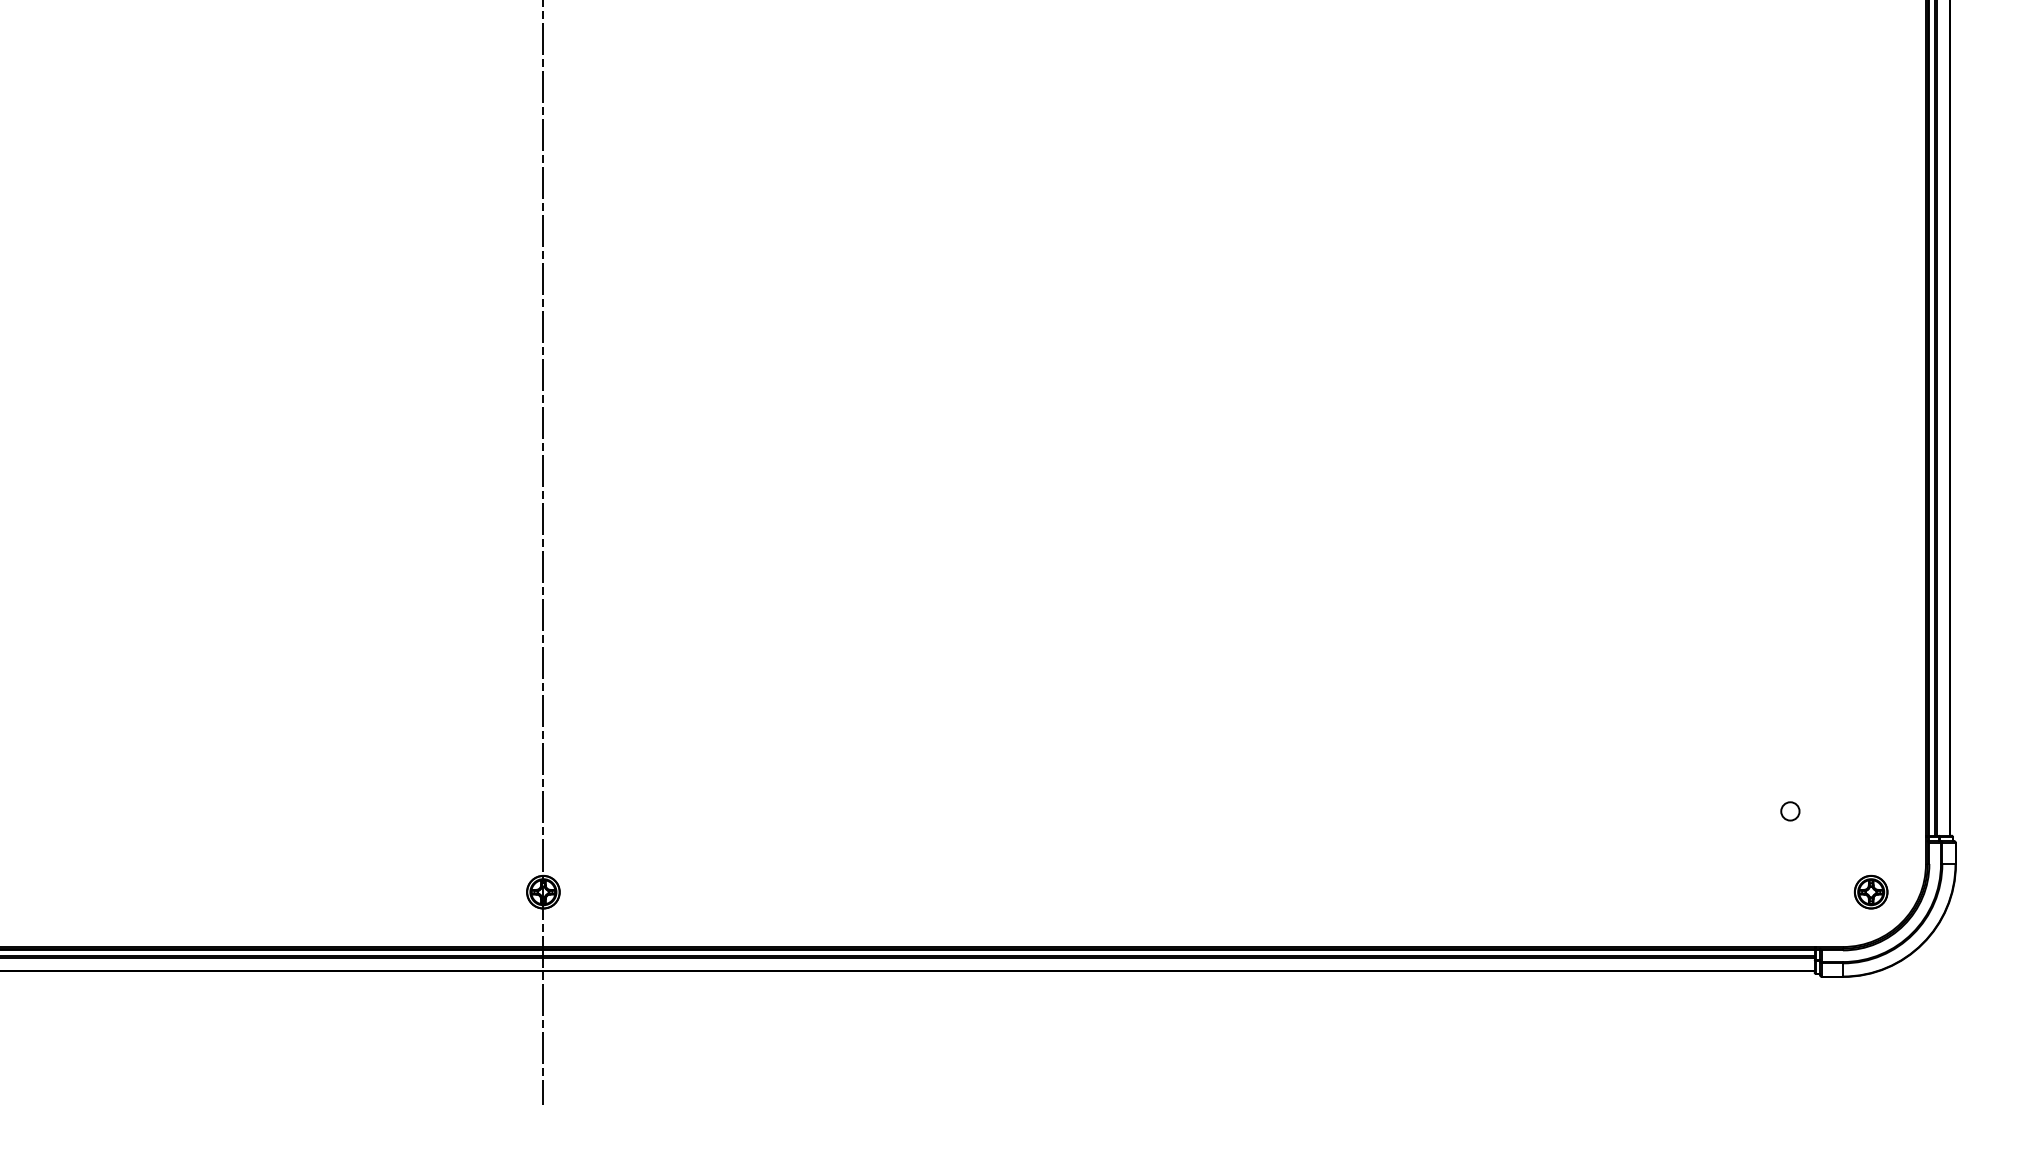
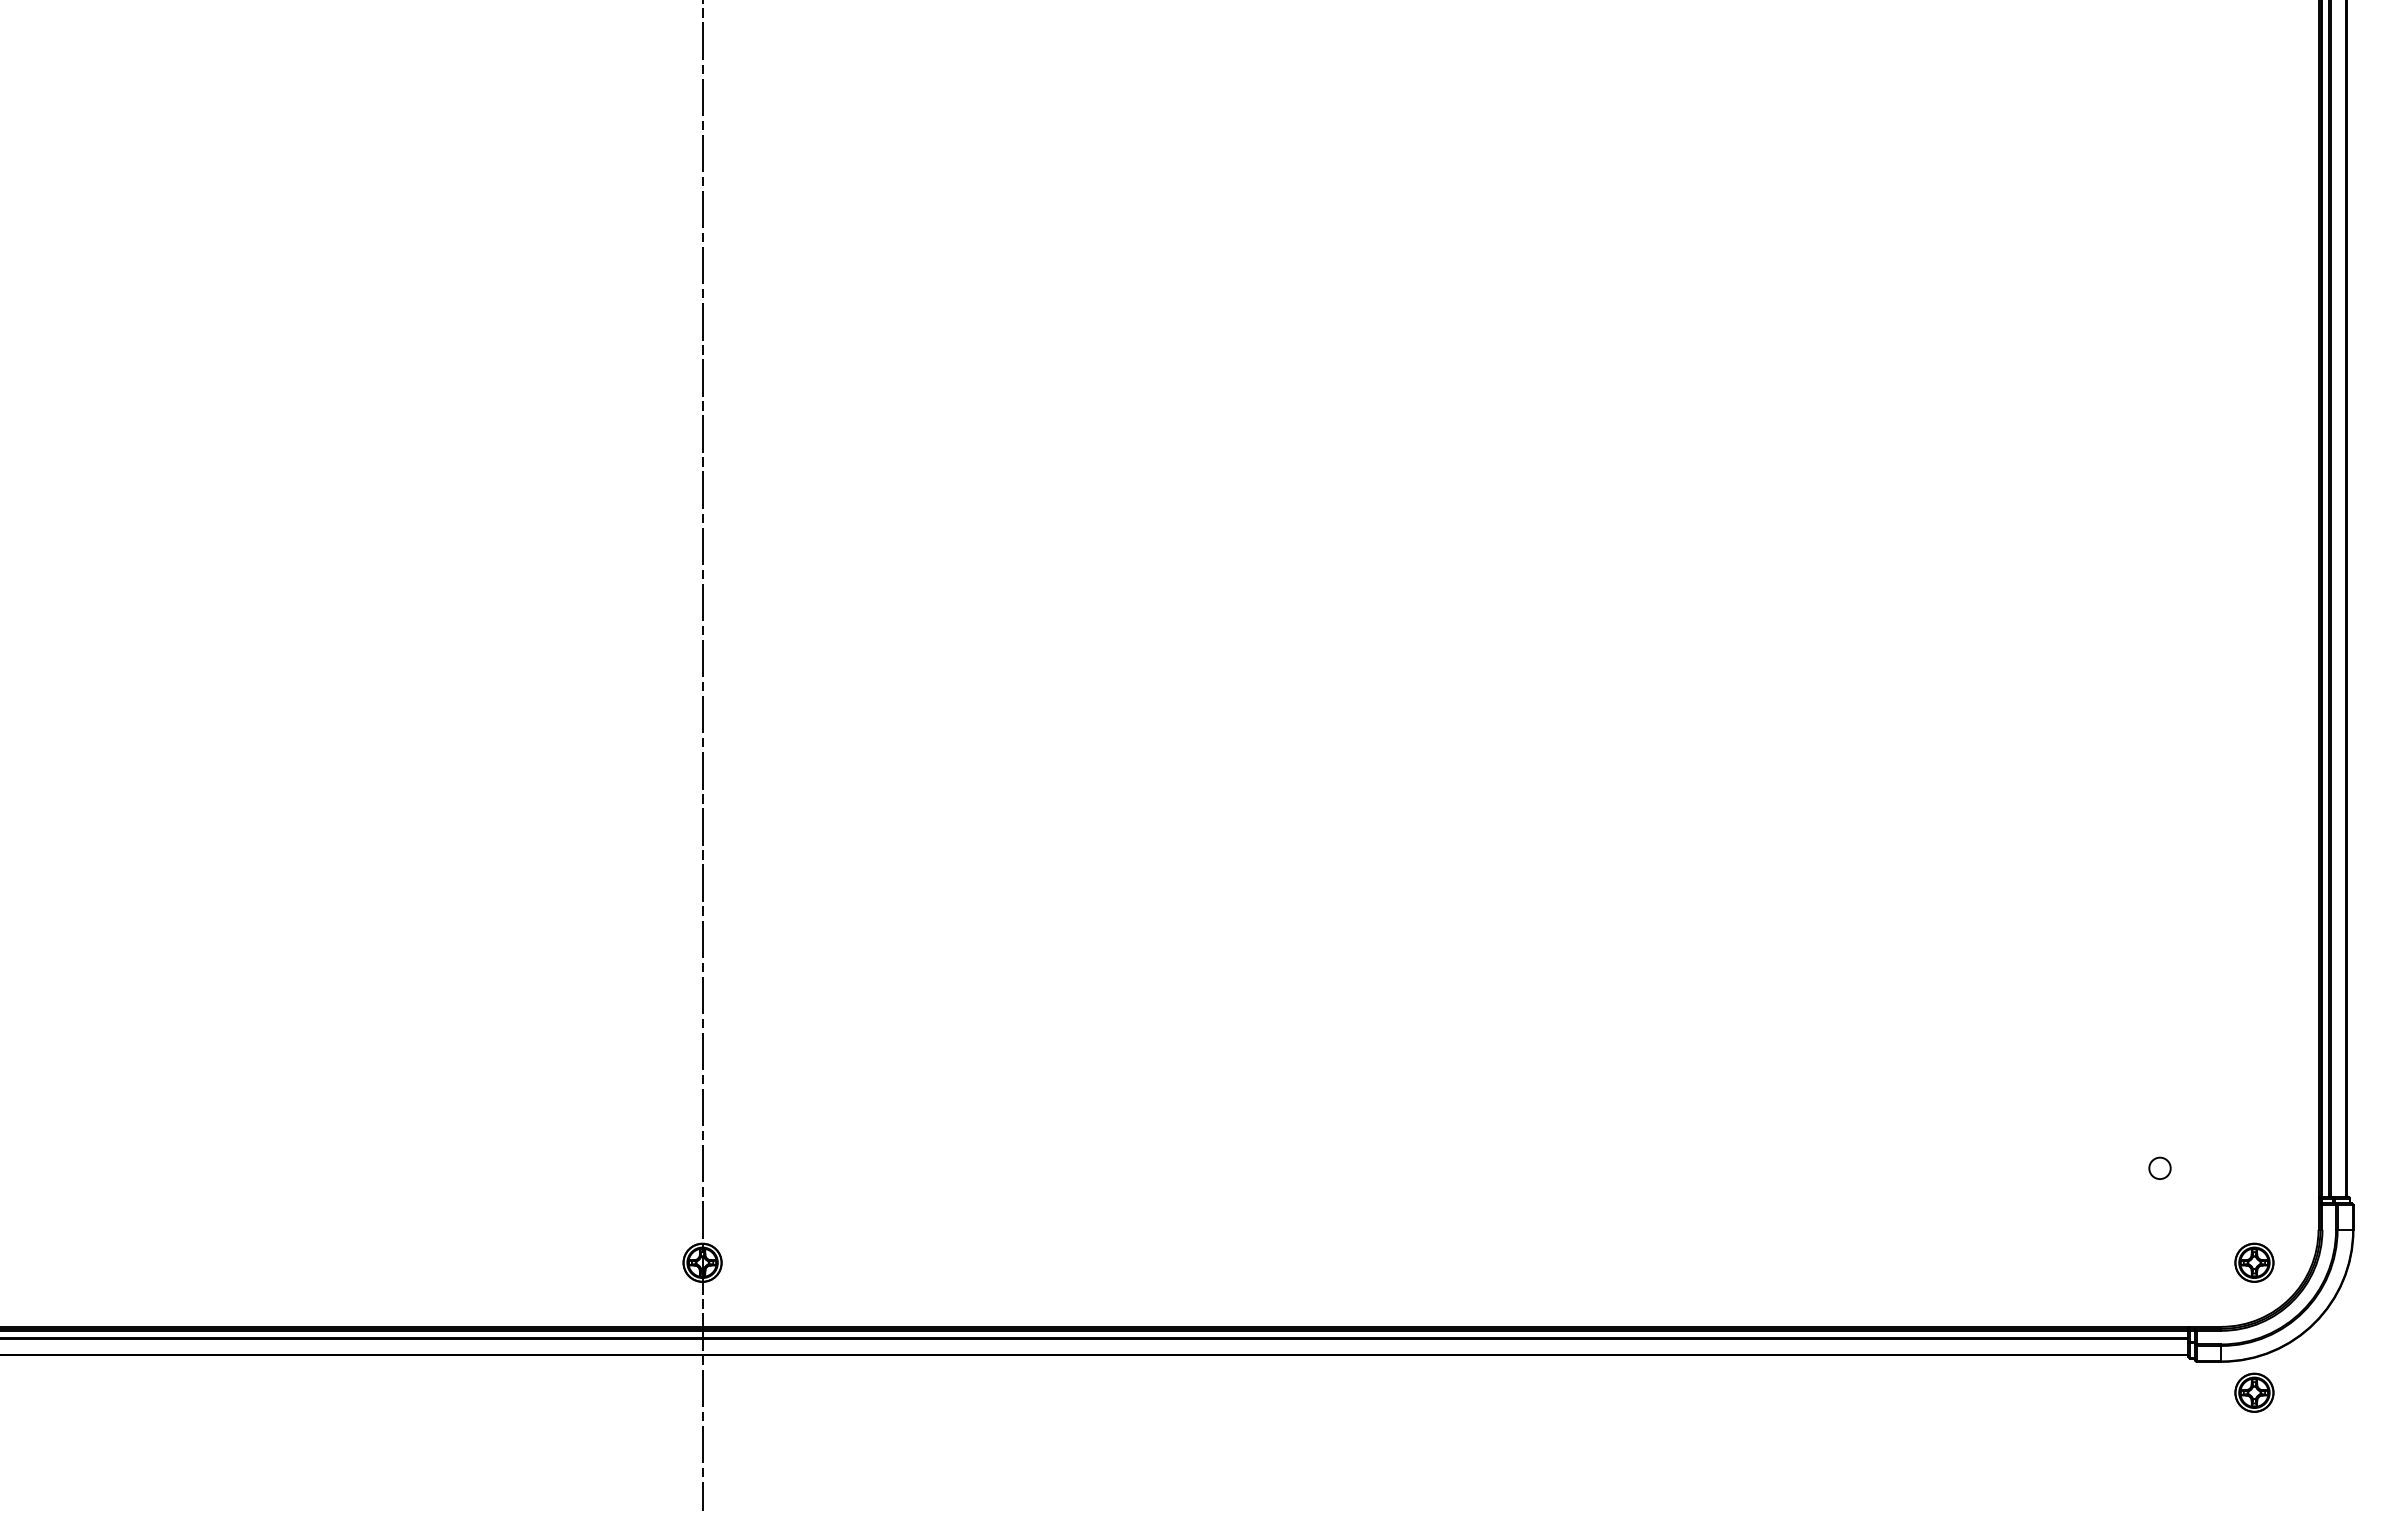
part: (1871, 1003) -> (2254, 1392), added

